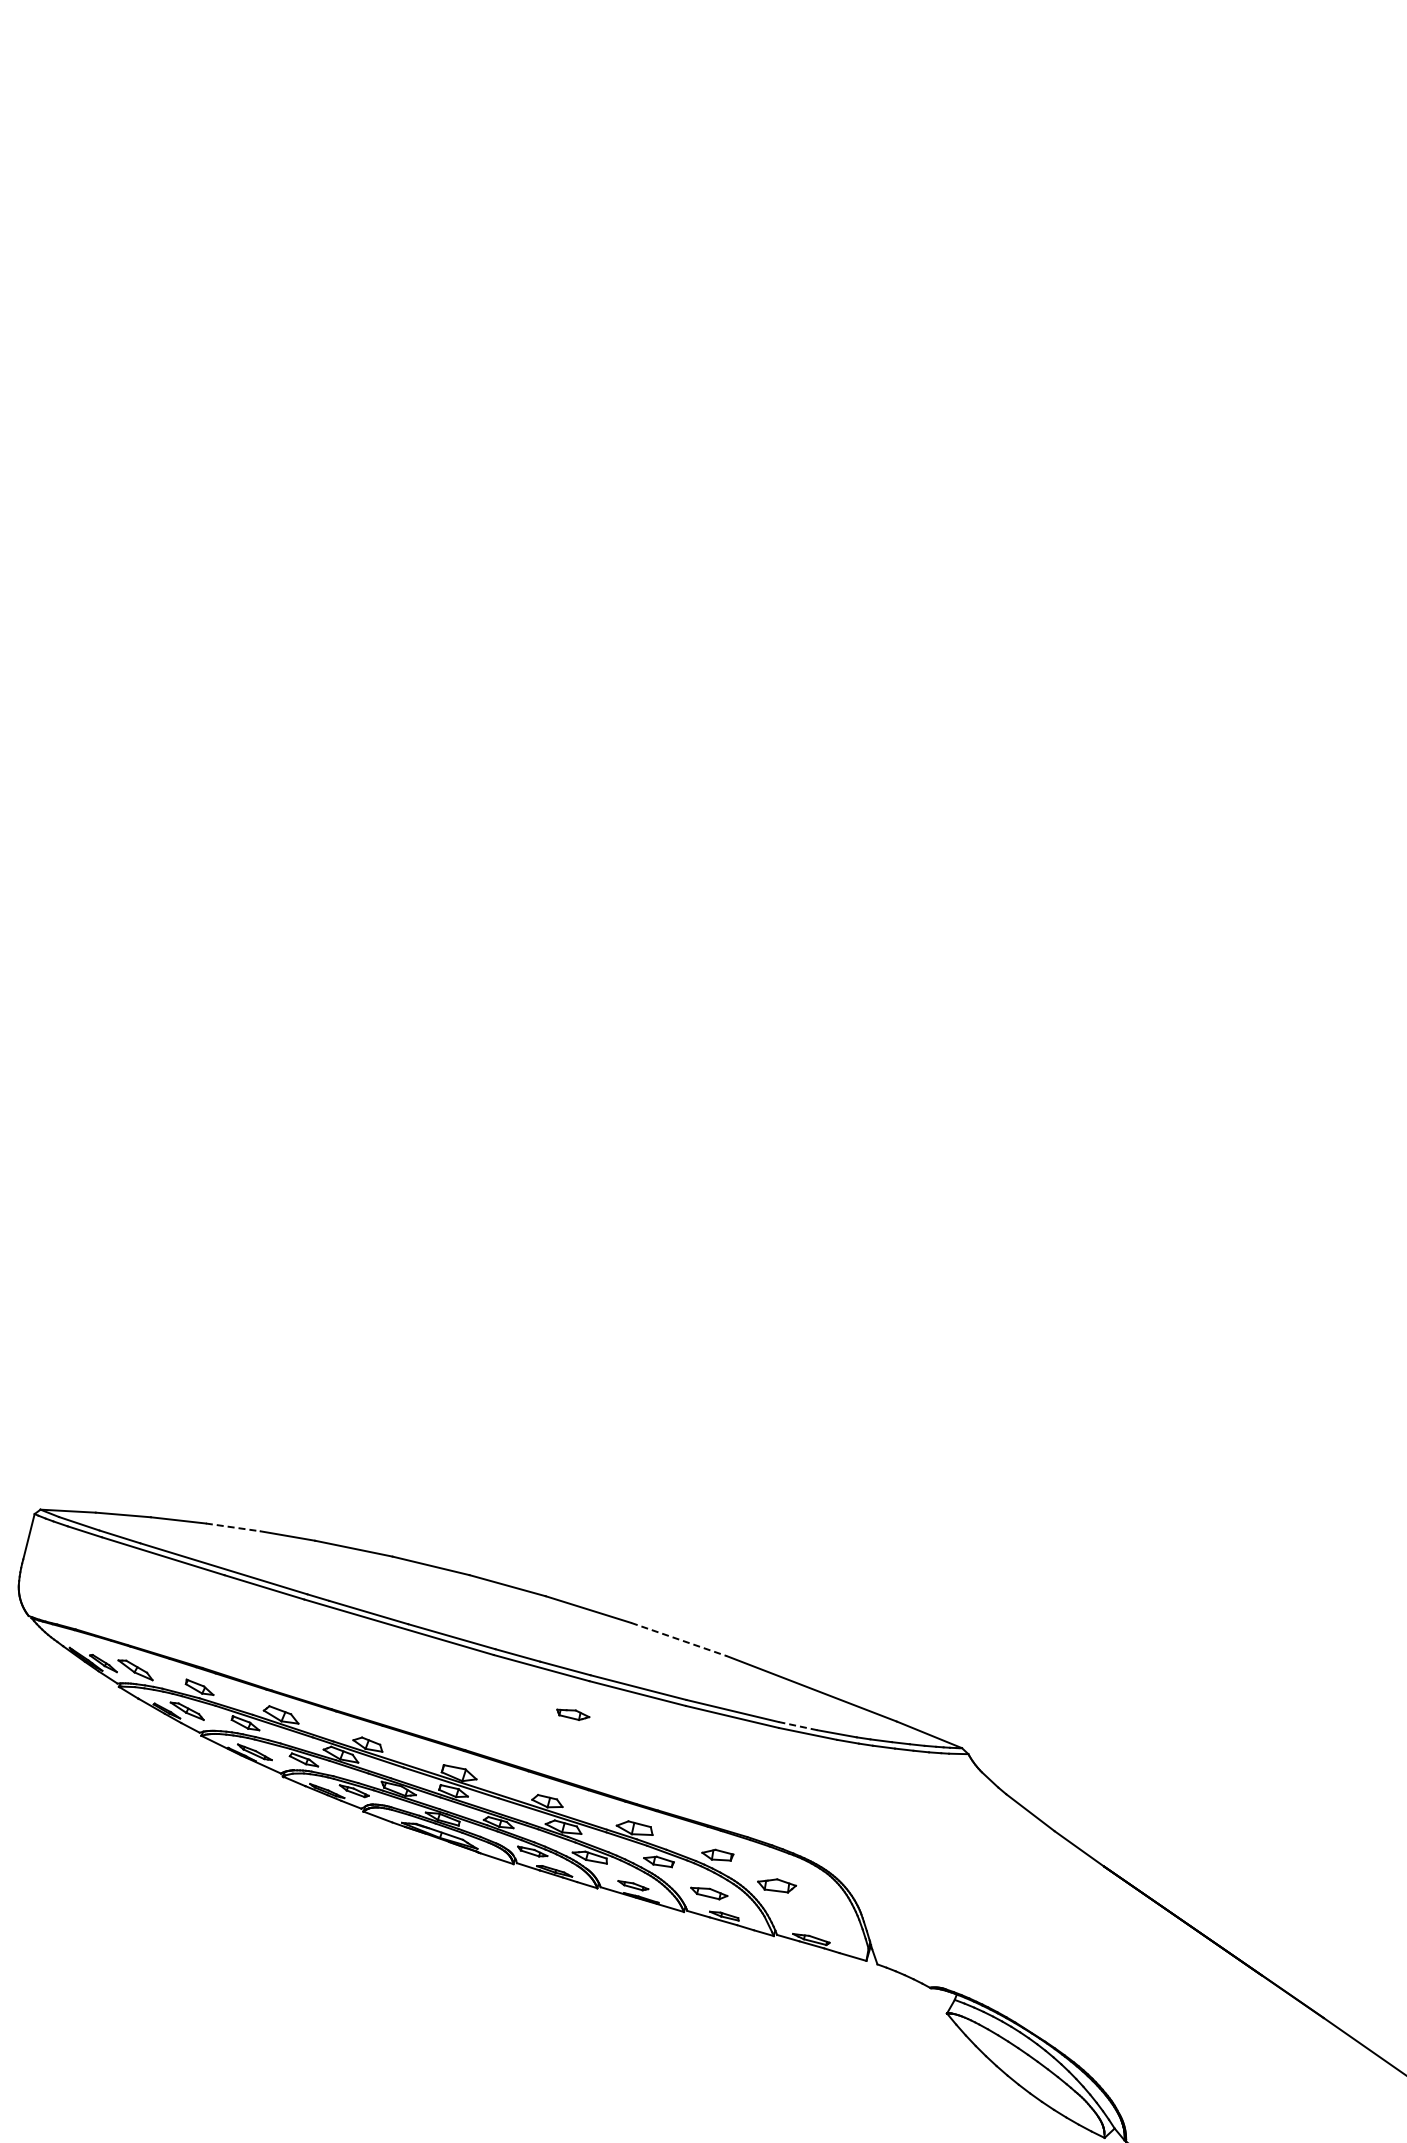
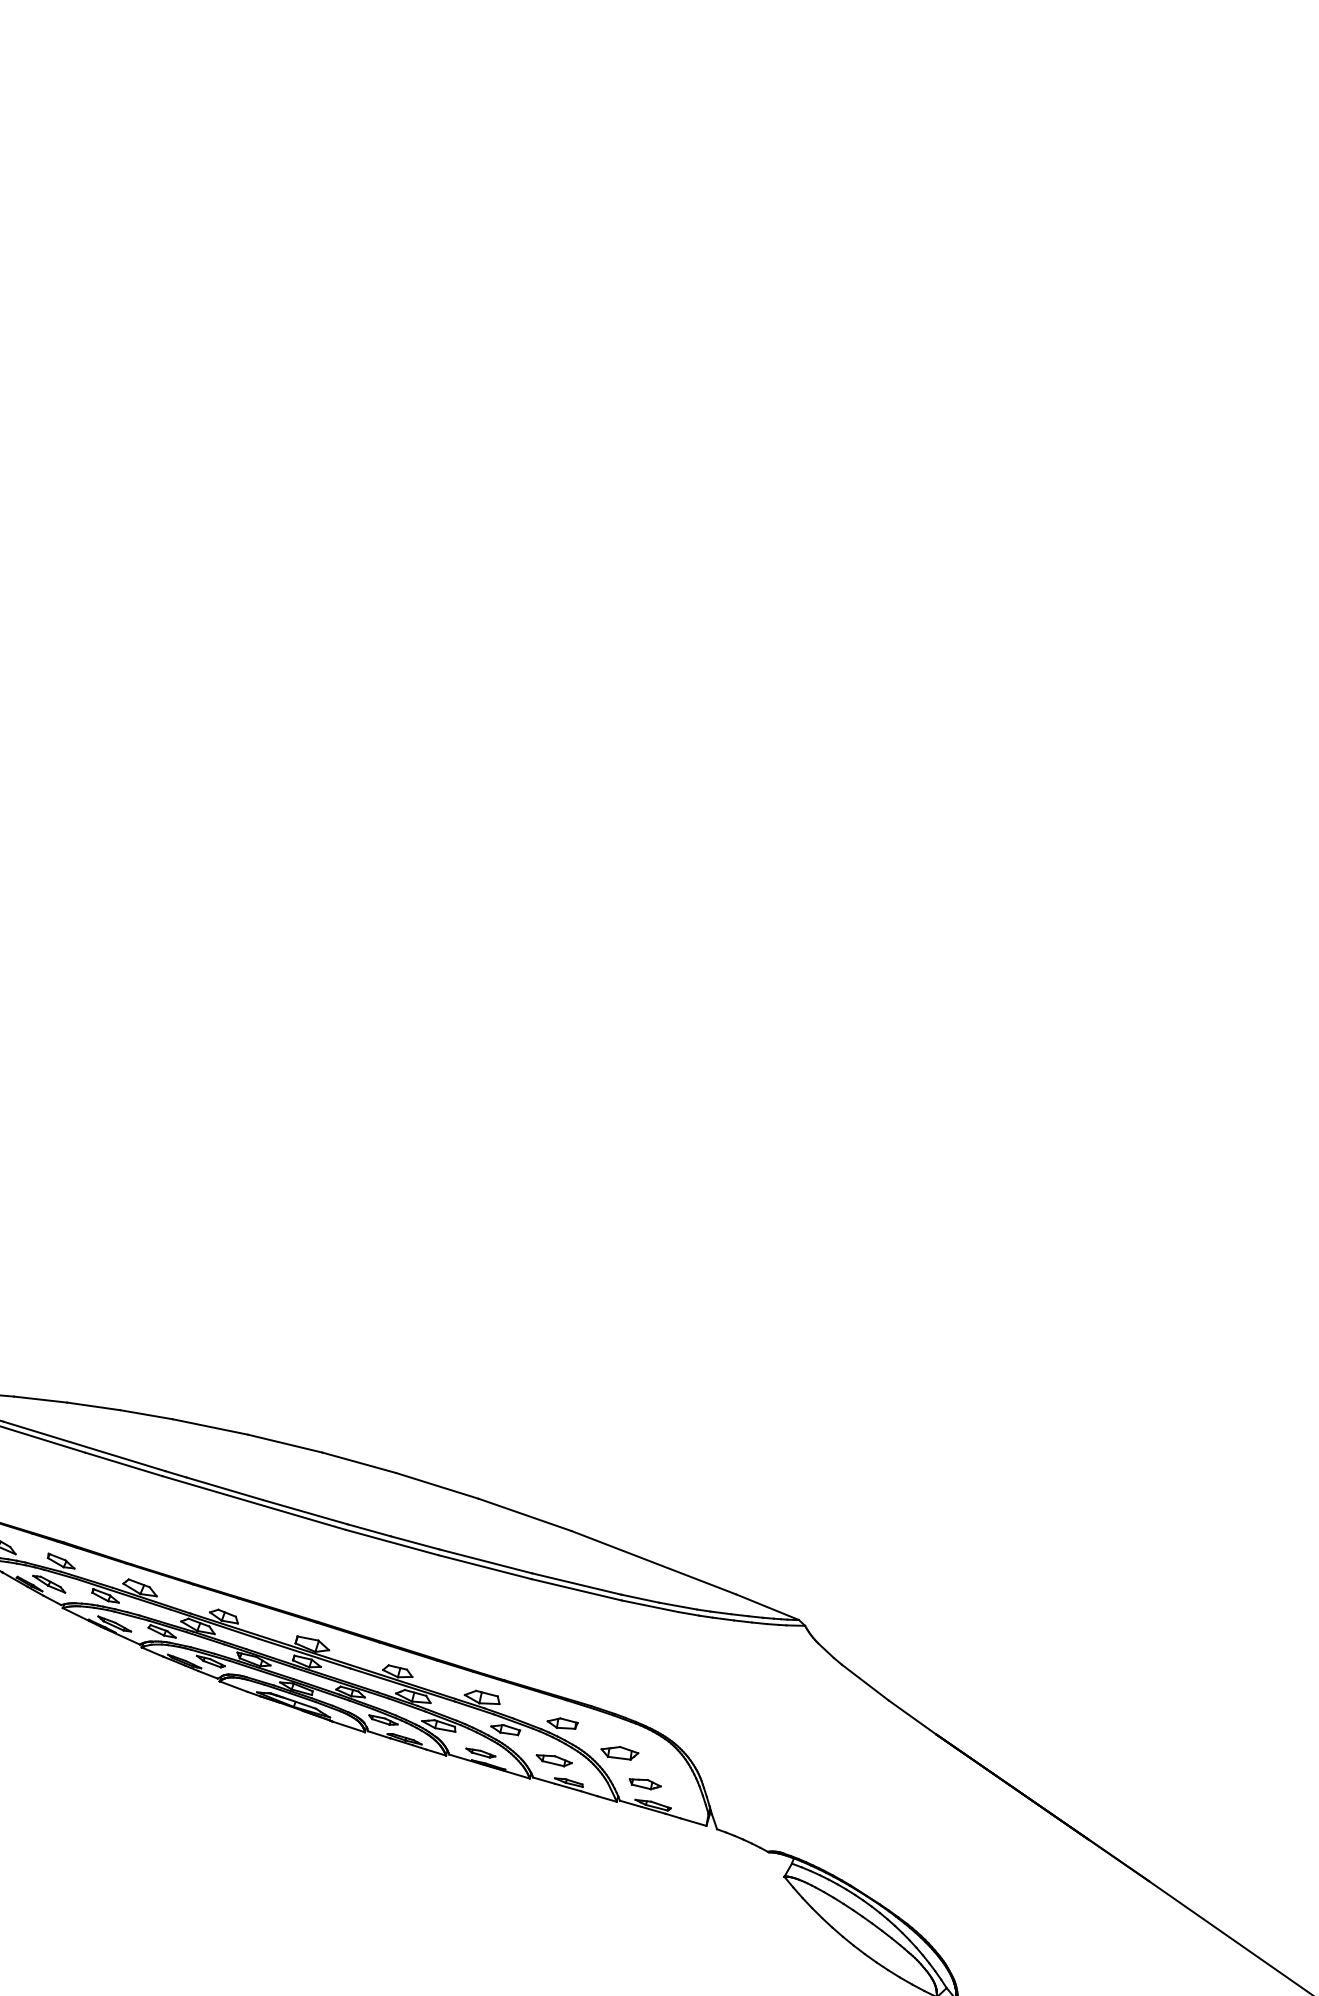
line: (233, 1527) -> (93, 1406), dashed -> solid
line: (678, 1639) -> (524, 1514), dashed -> solid
part: (573, 1714) -> (645, 1783), moved
line: (798, 1726) -> (640, 1599), dashed -> solid

